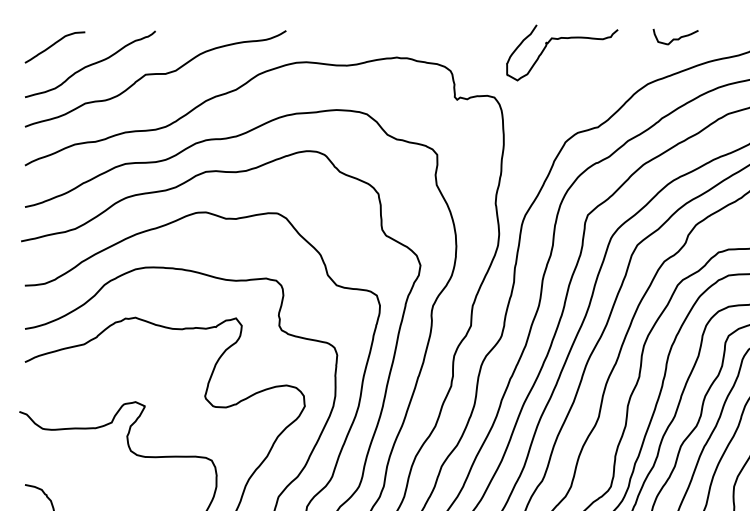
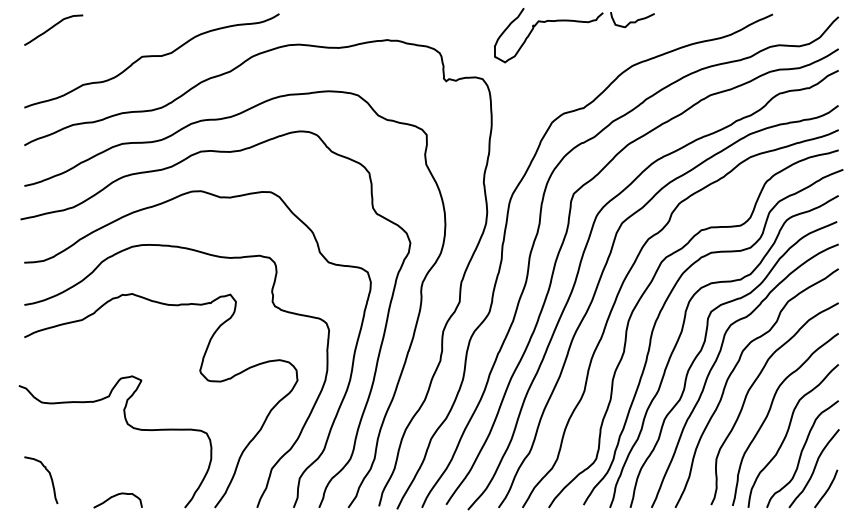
curve: (675, 38) -> (632, 21), moved
curve: (90, 64) -> (88, 46), removed

